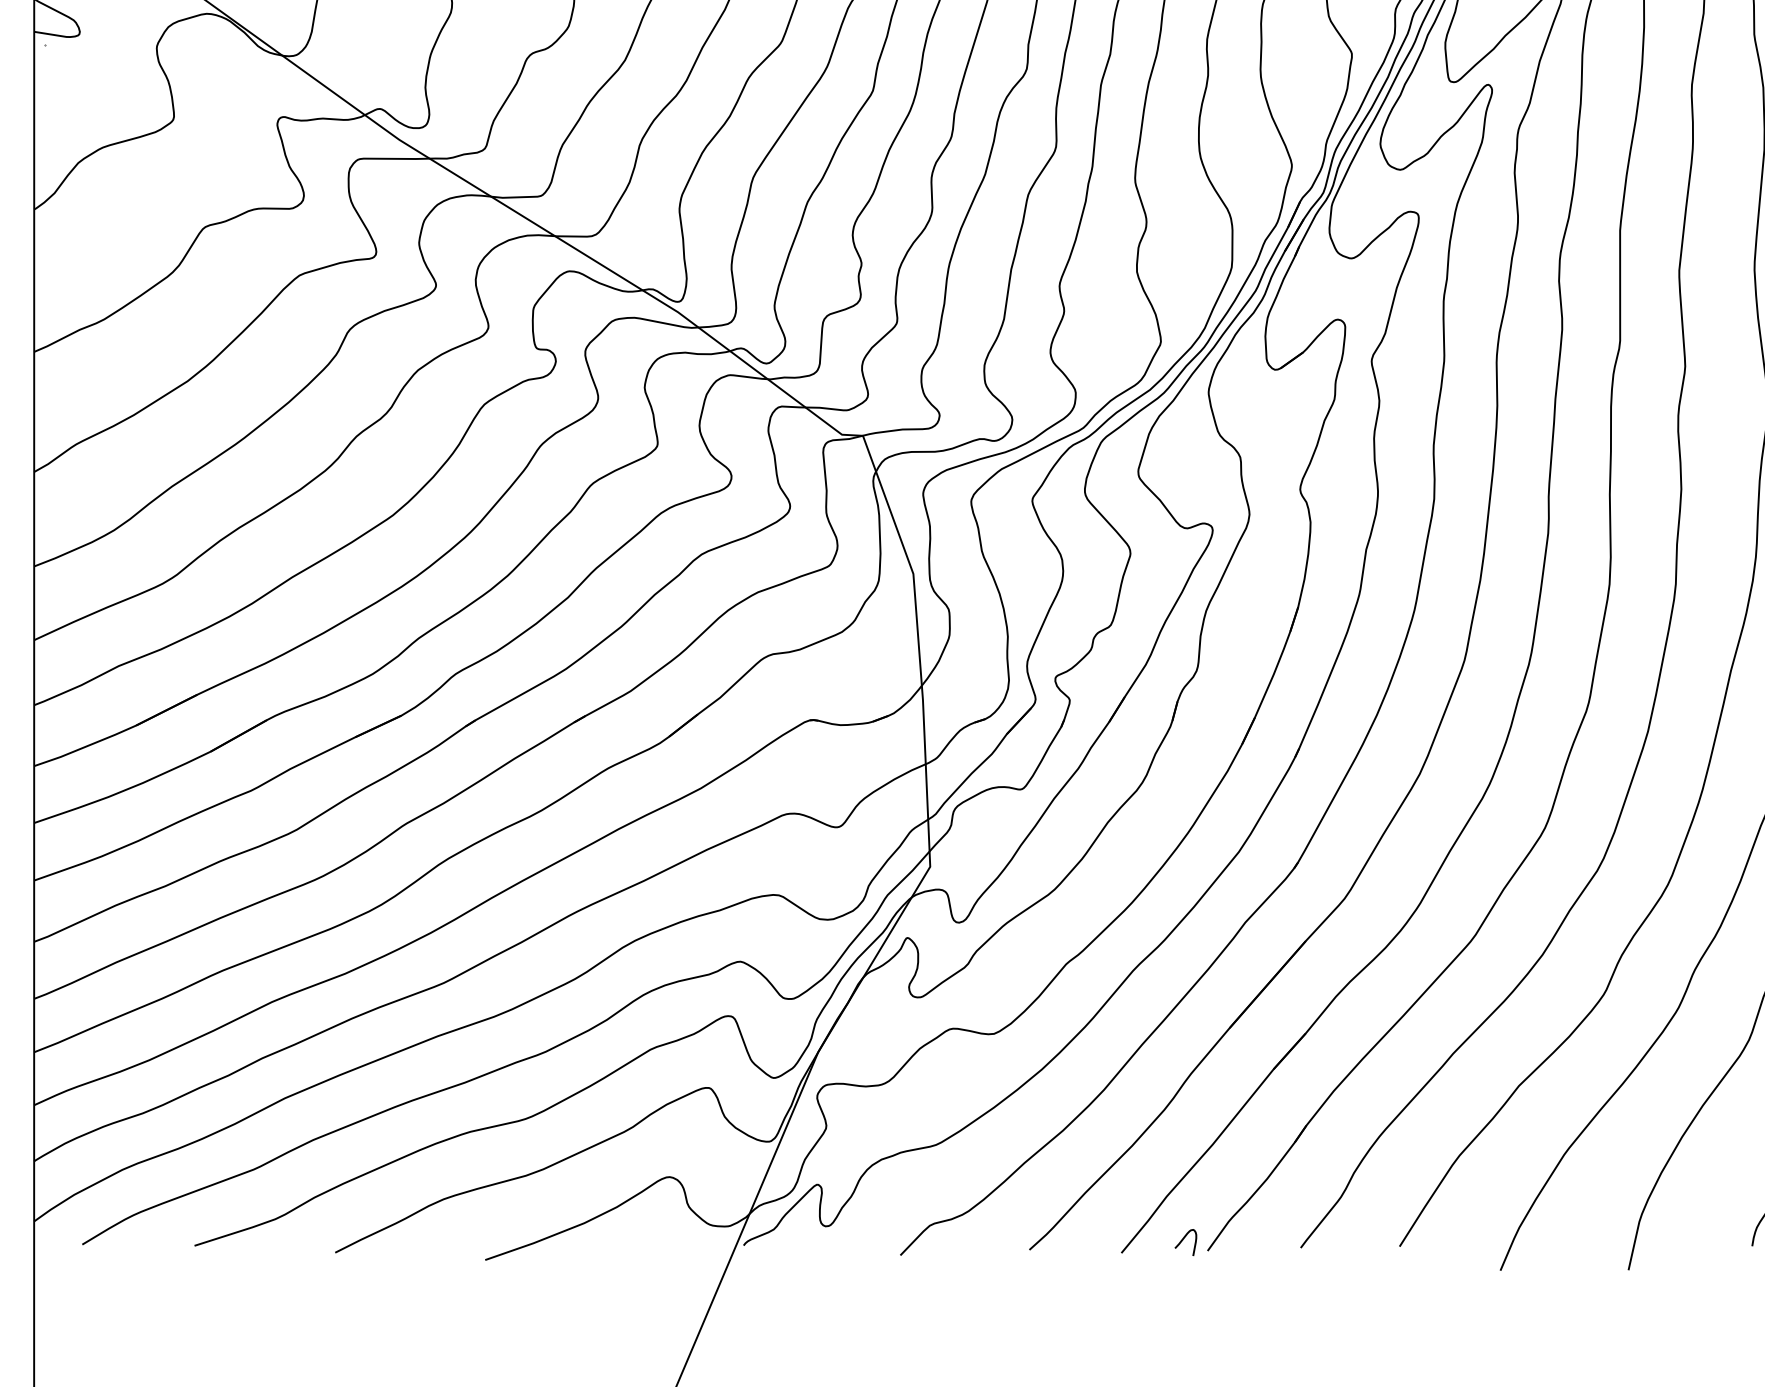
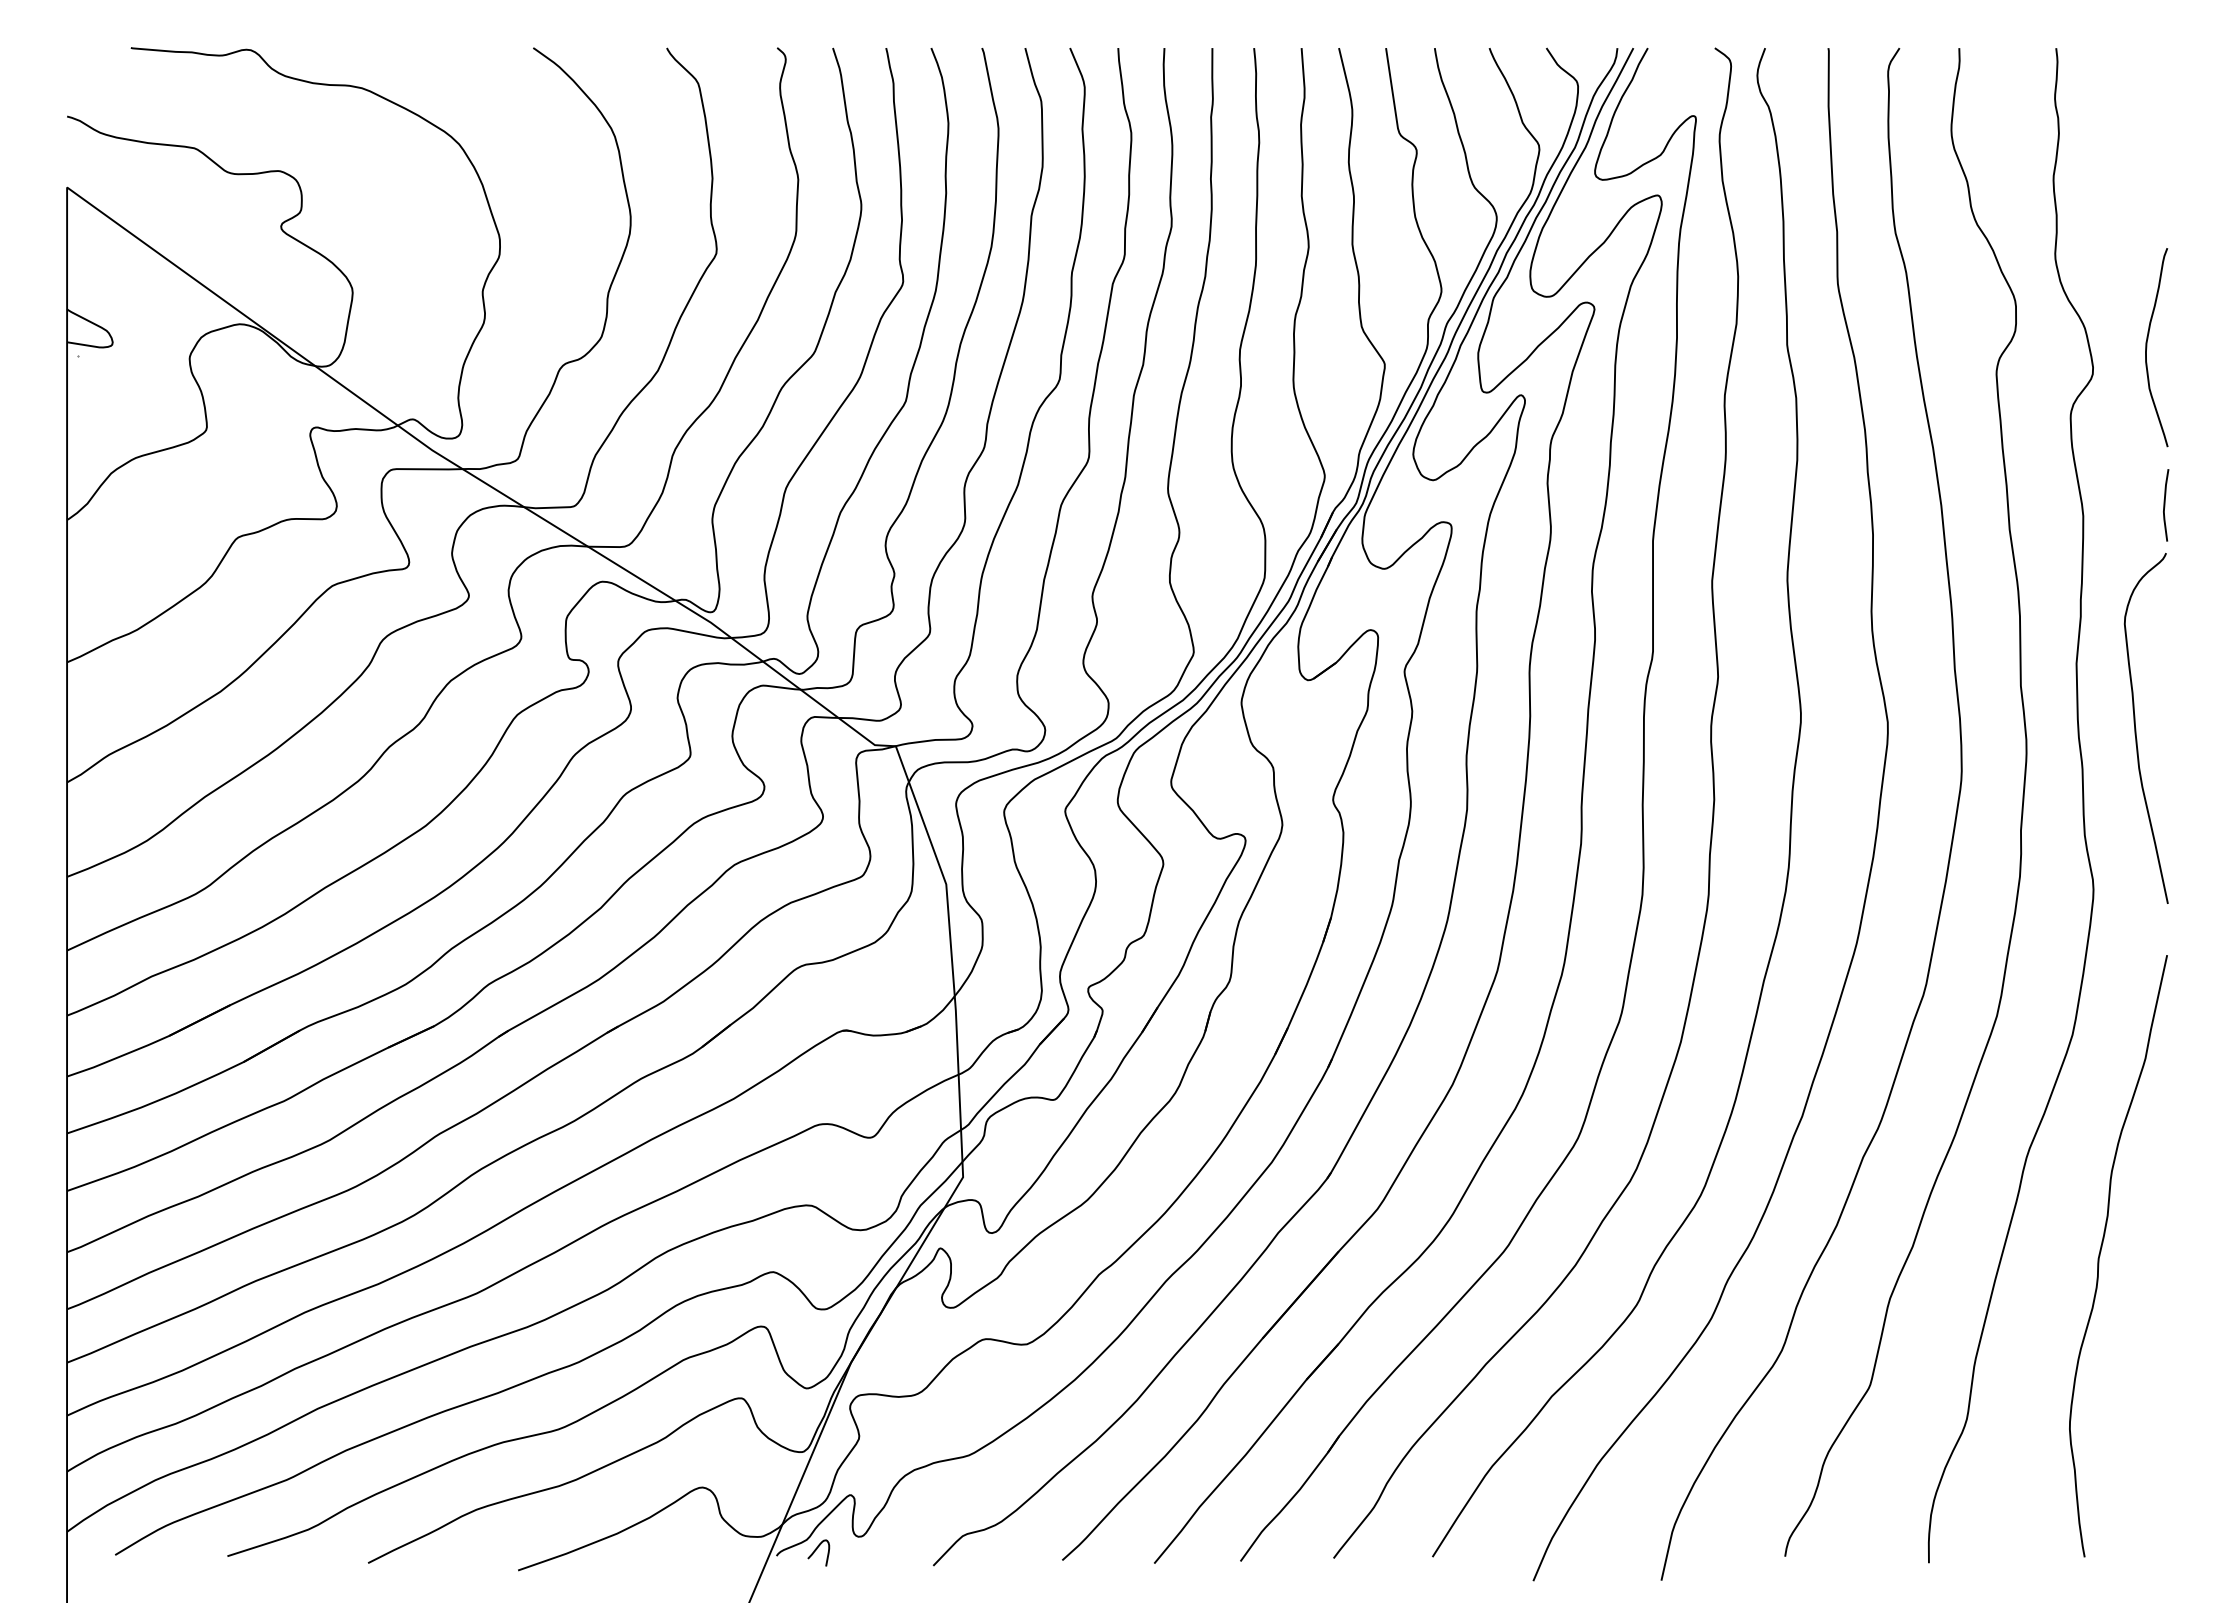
curve: (1183, 1240) -> (816, 1550), moved

